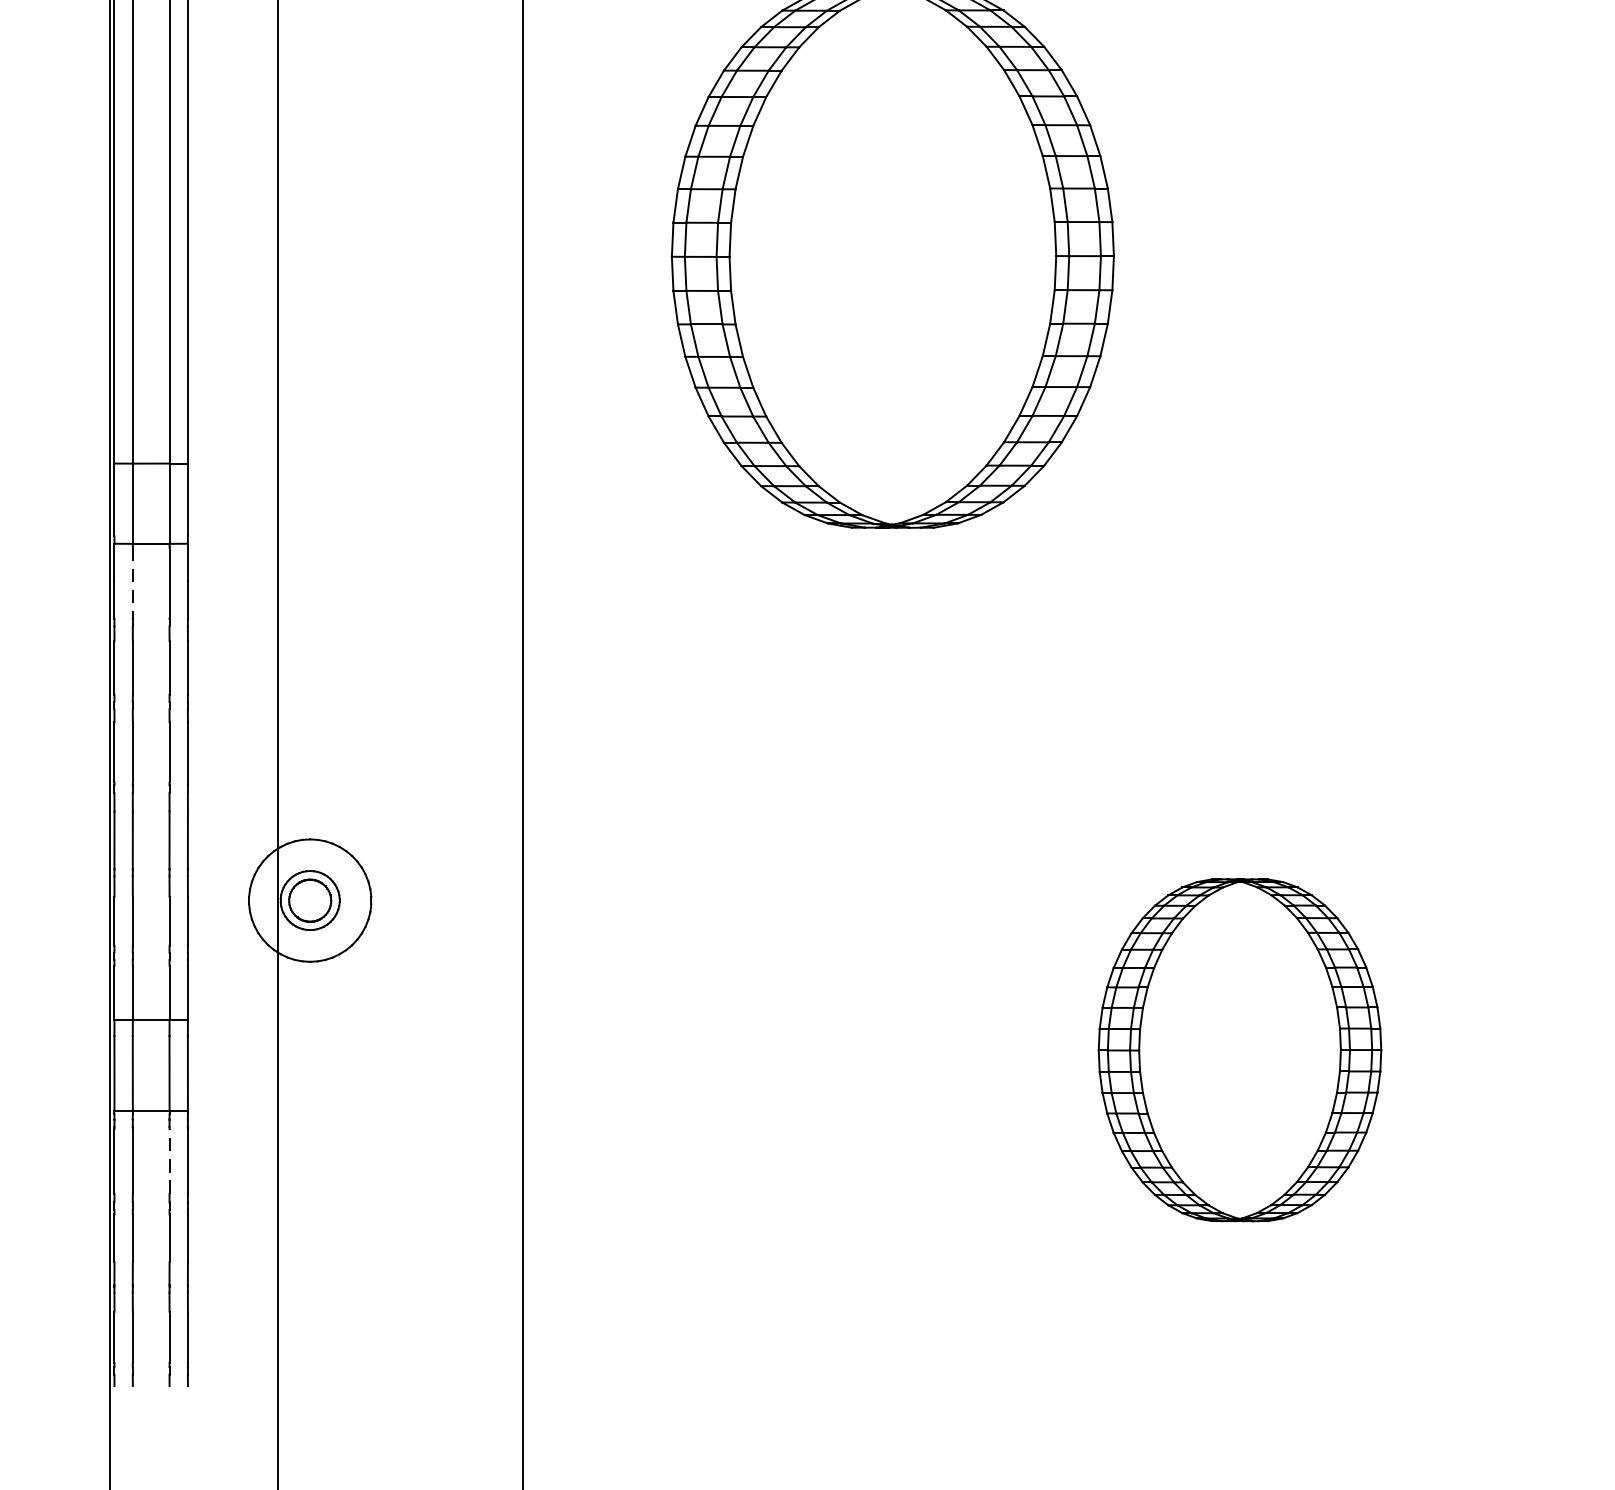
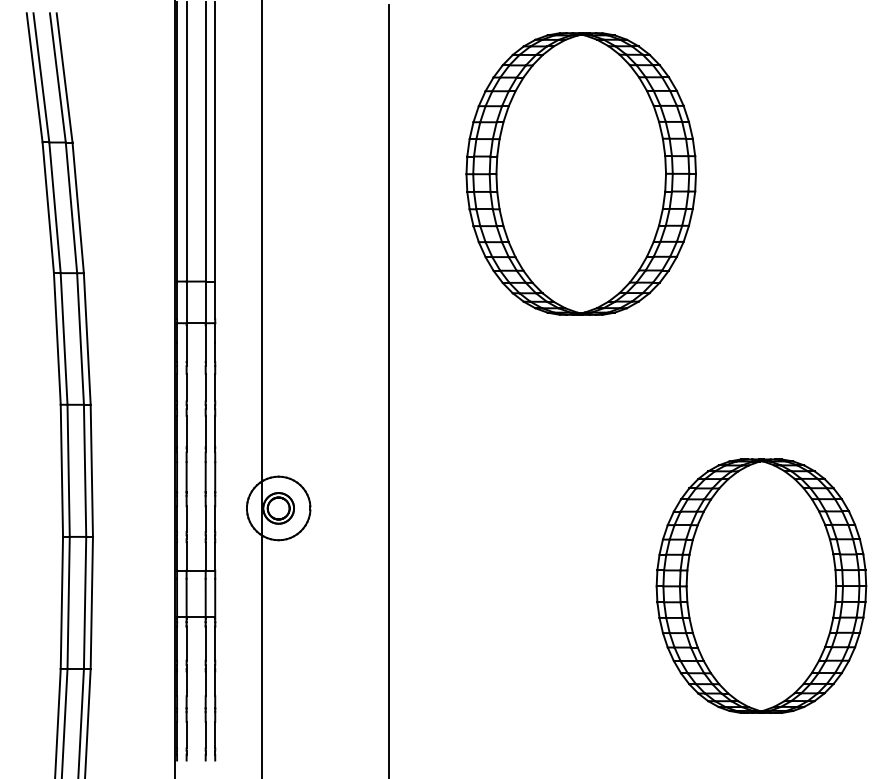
line: (132, 584) -> (186, 344), dashed -> solid
part: (1240, 1049) -> (761, 585), size x1.43
line: (169, 1160) -> (205, 643), dashed -> solid

